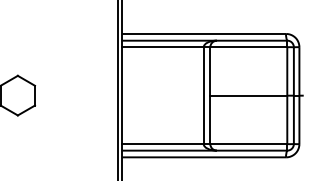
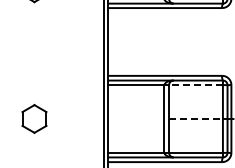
line: (249, 47) -> (196, 85), solid -> dashed
line: (249, 94) -> (196, 118), solid -> dashed

